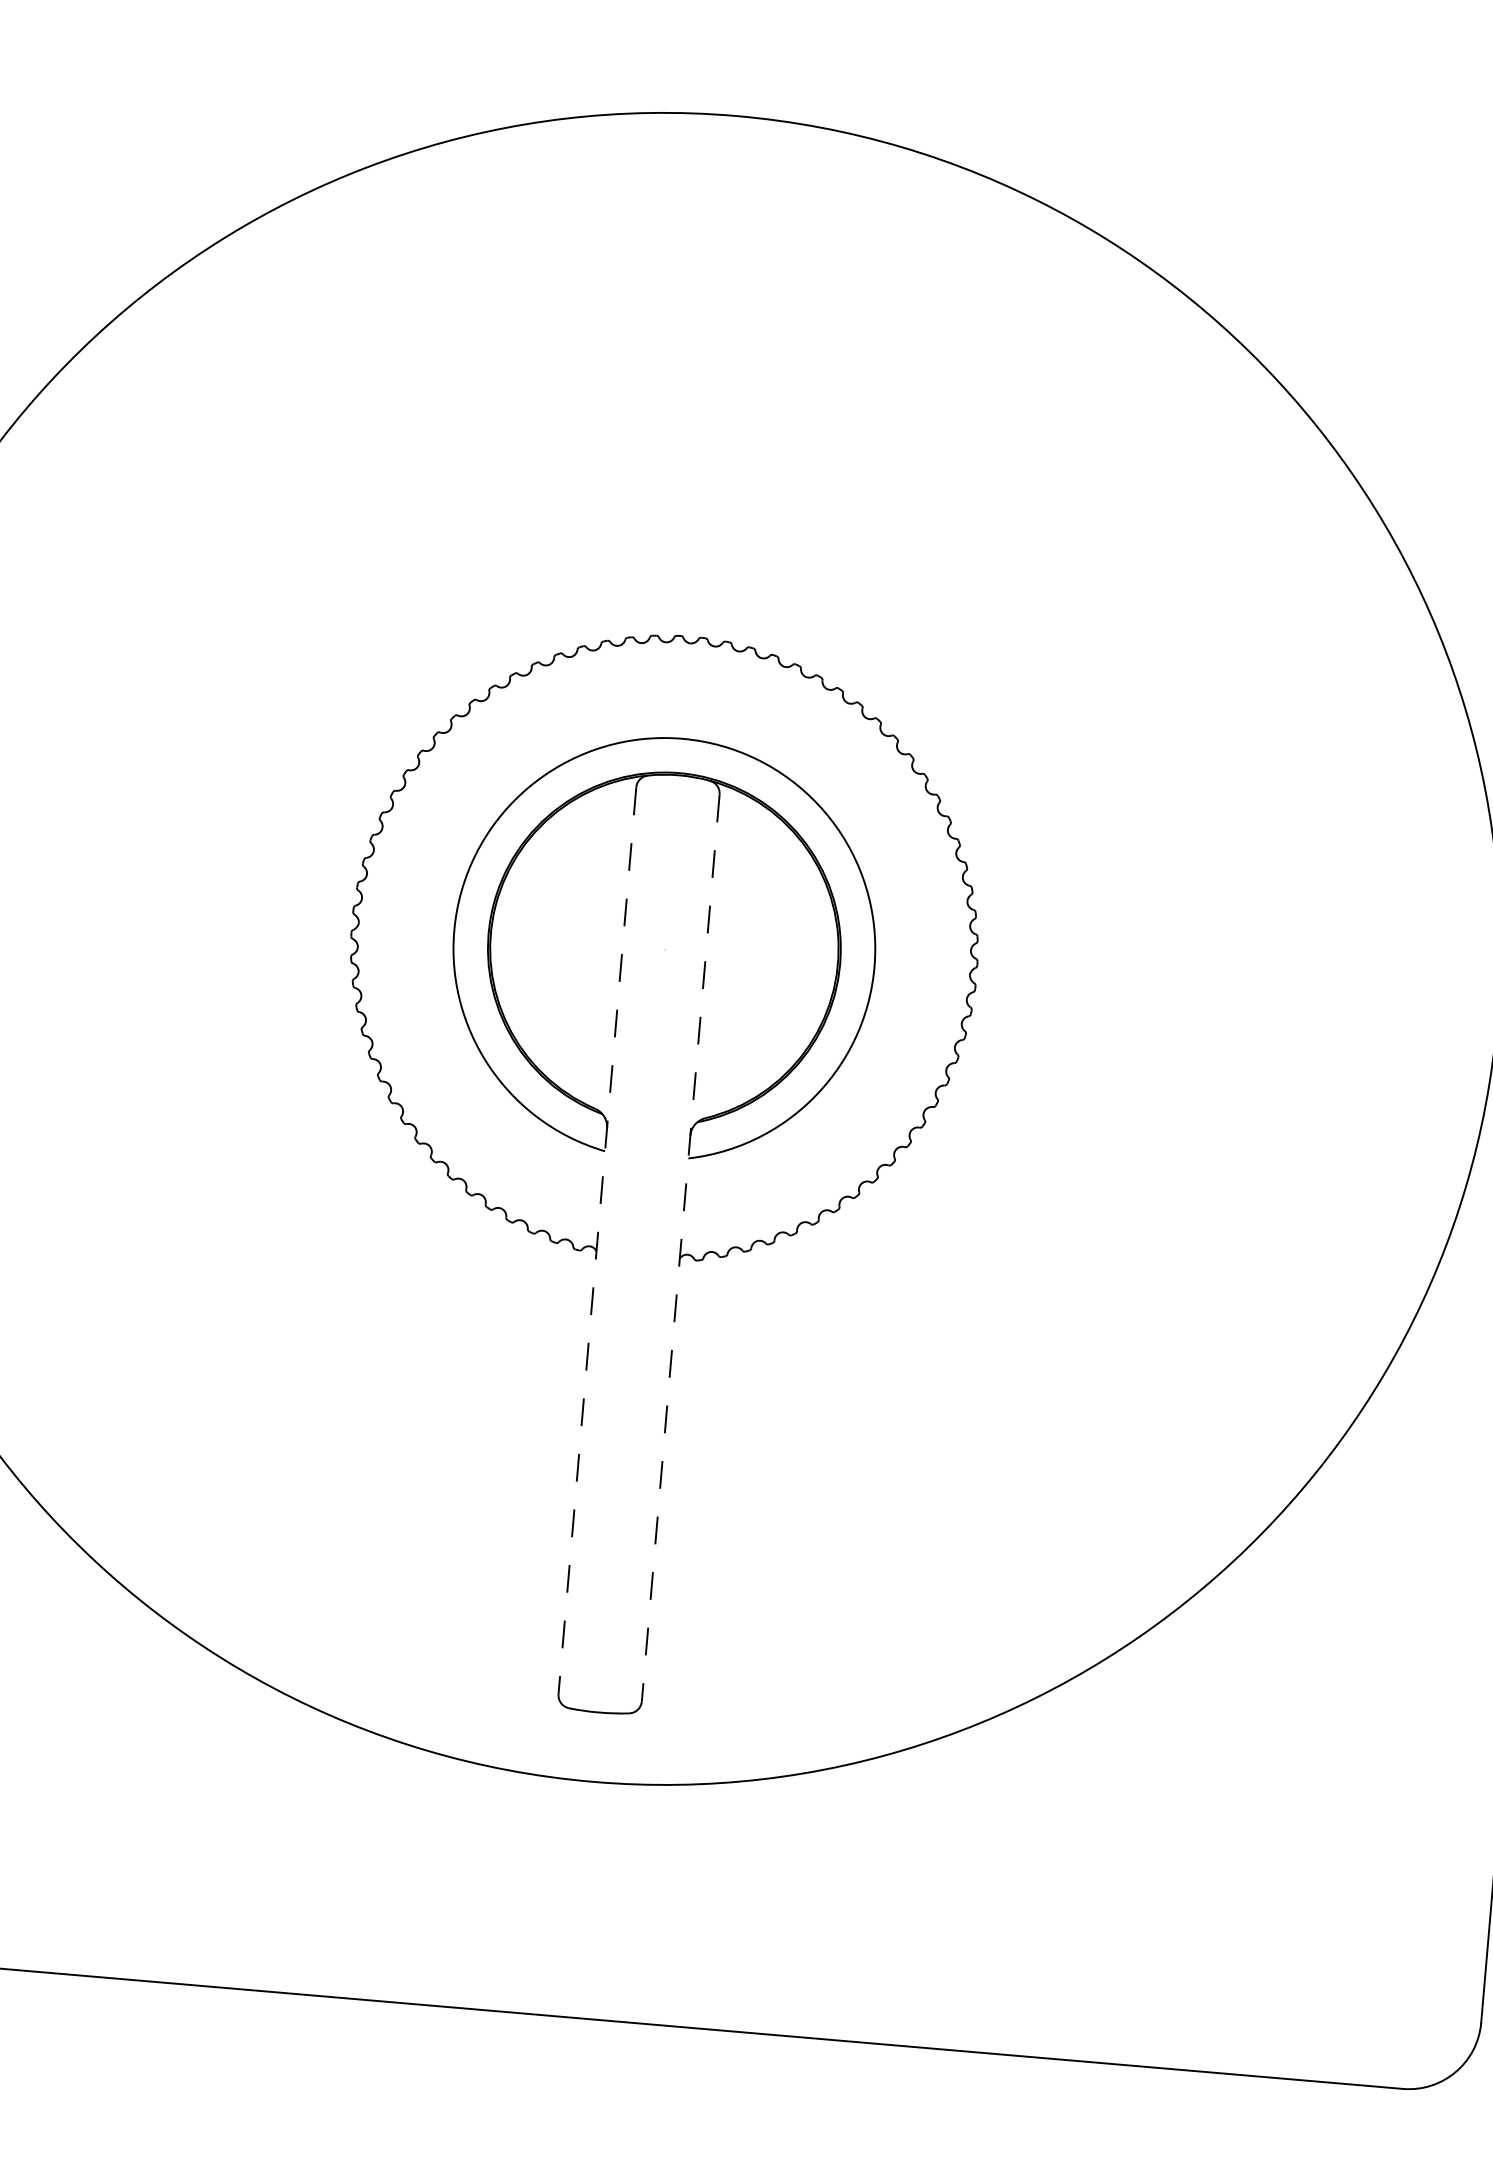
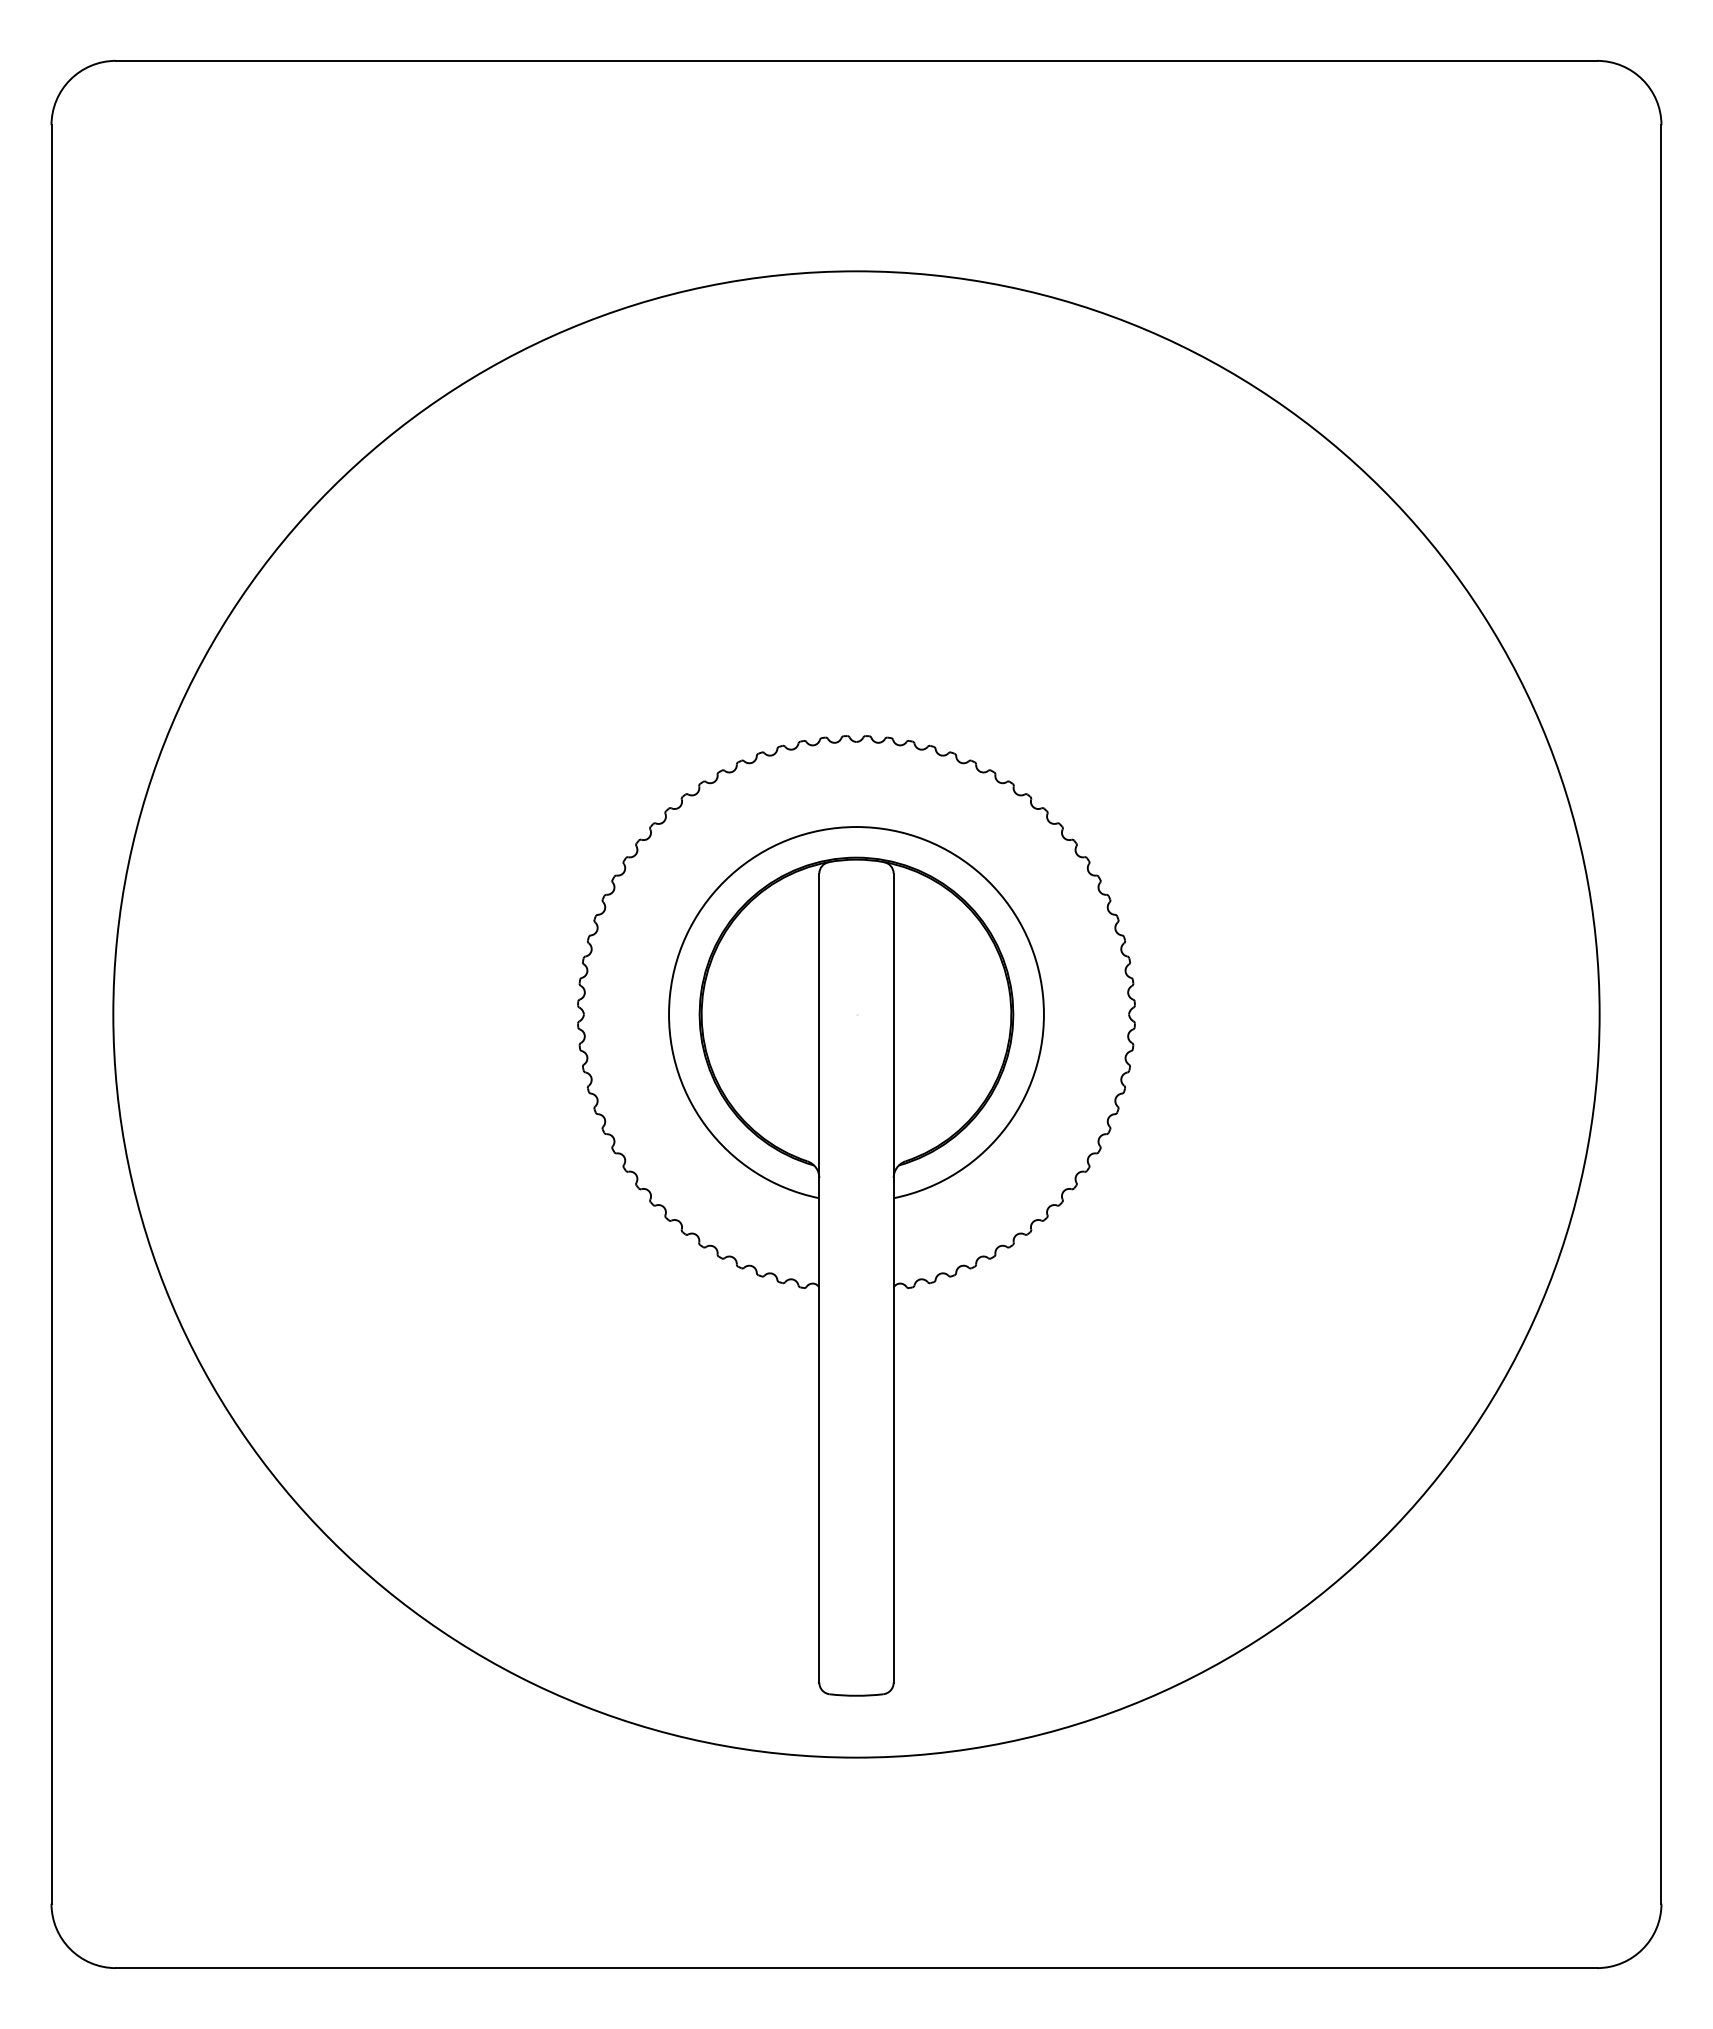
line: (597, 1241) -> (819, 1278), dashed -> solid
line: (680, 1248) -> (893, 1278), dashed -> solid

